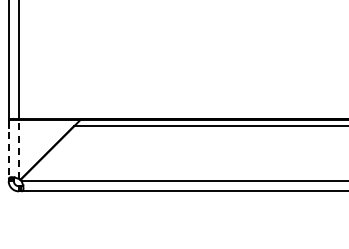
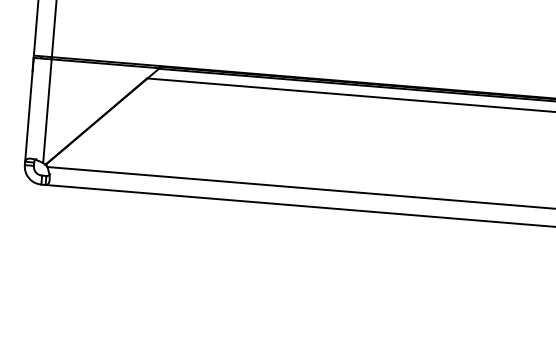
line: (8, 149) -> (29, 109), dashed -> solid
line: (19, 149) -> (48, 111), dashed -> solid

